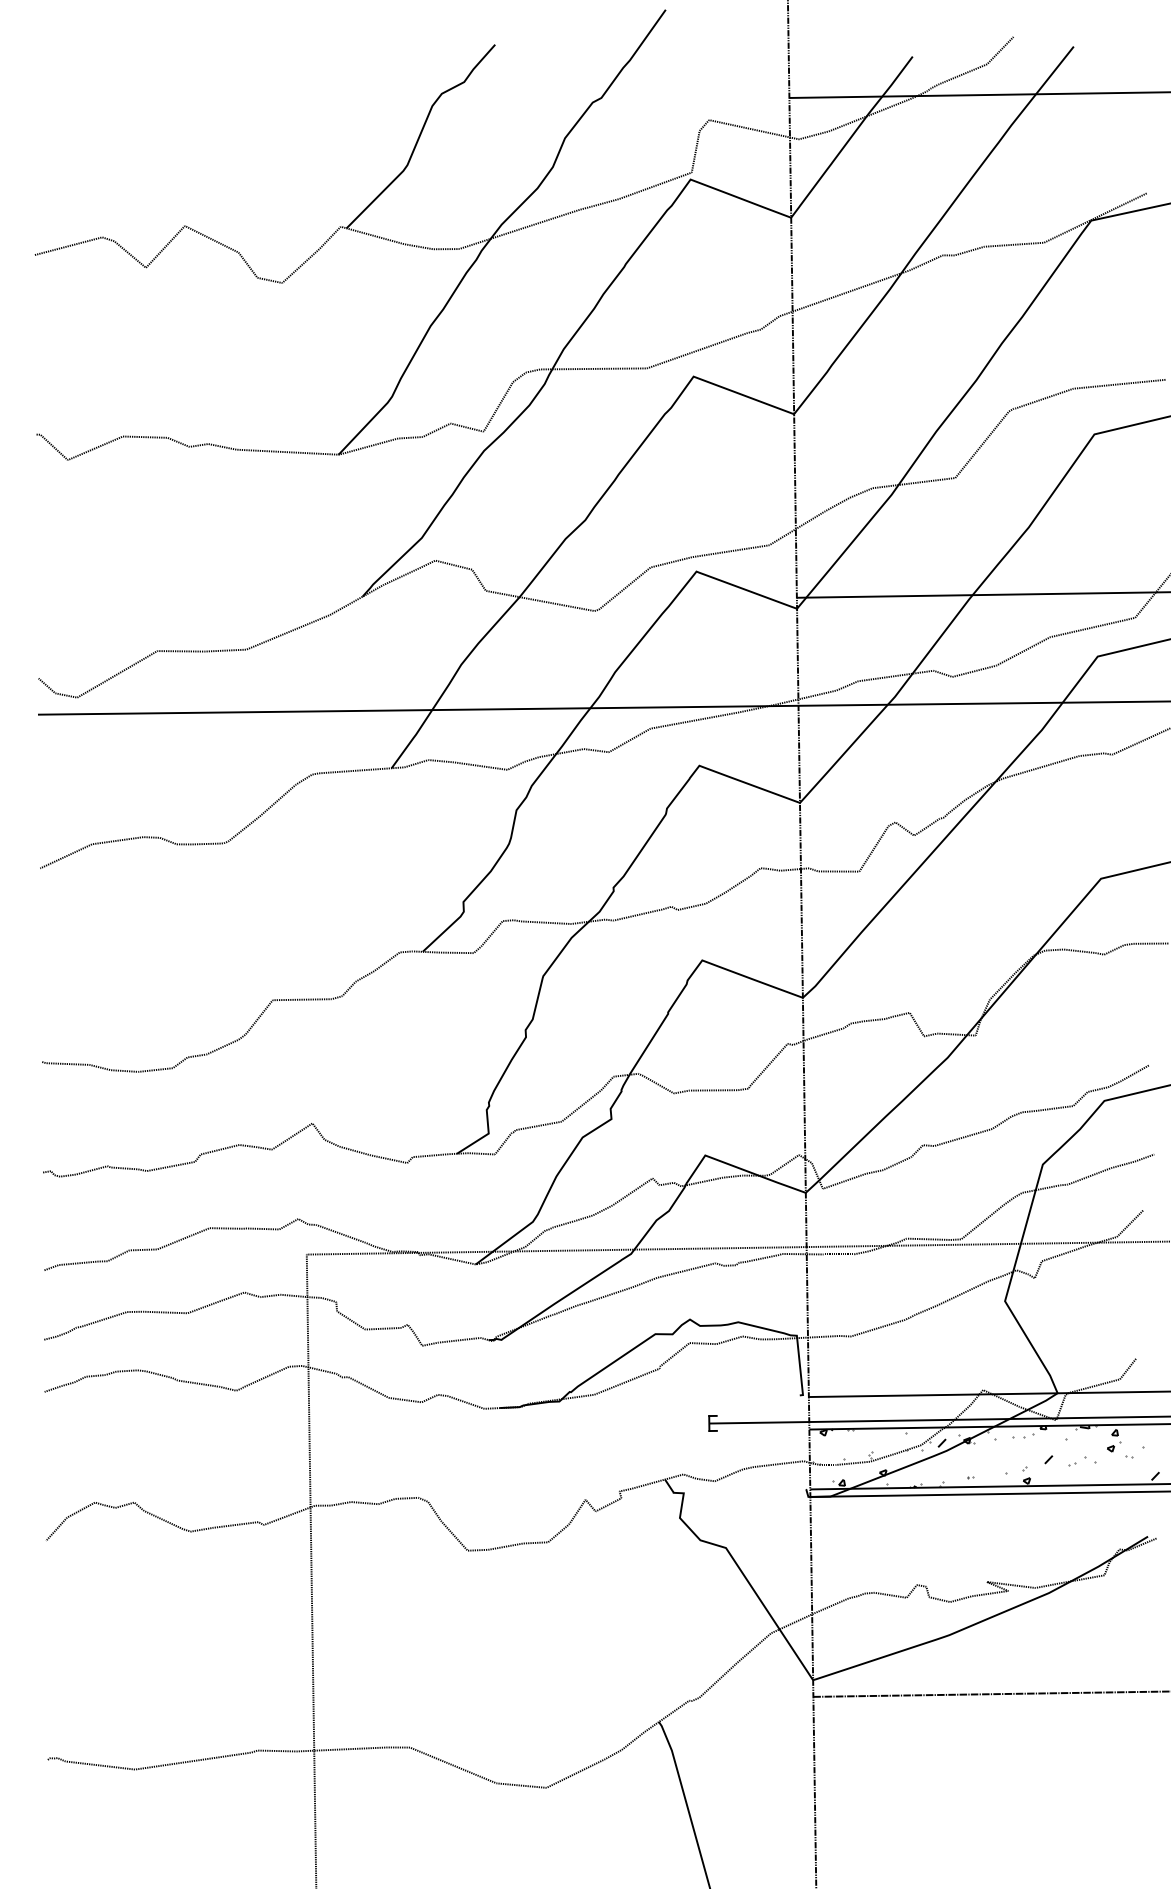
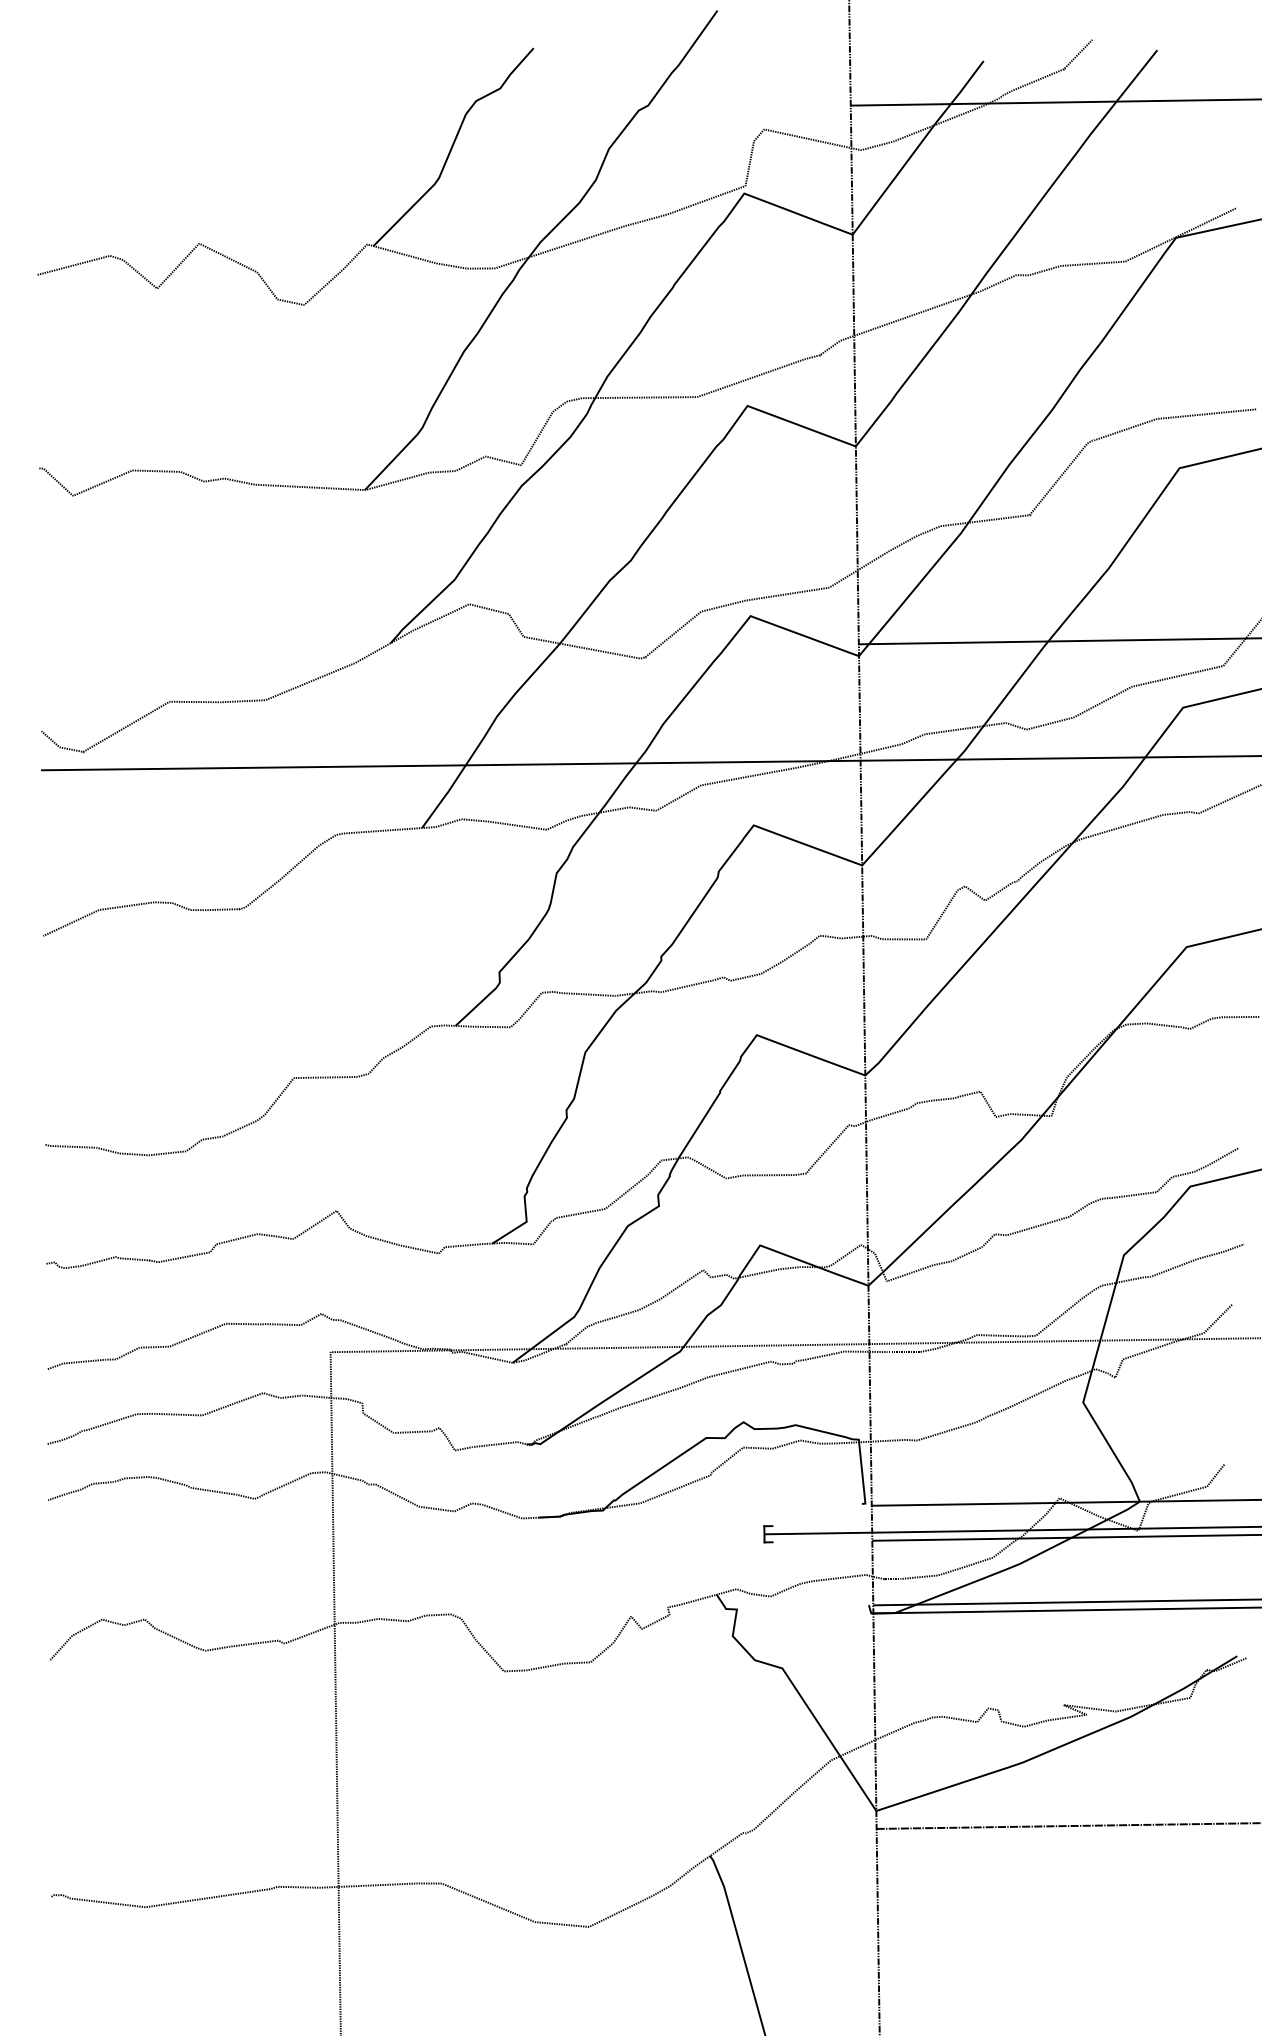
hatch: (985, 1456) -> (1062, 1569), removed

